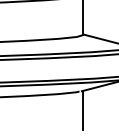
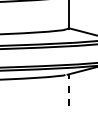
line: (83, 110) -> (68, 90), solid -> dashed

